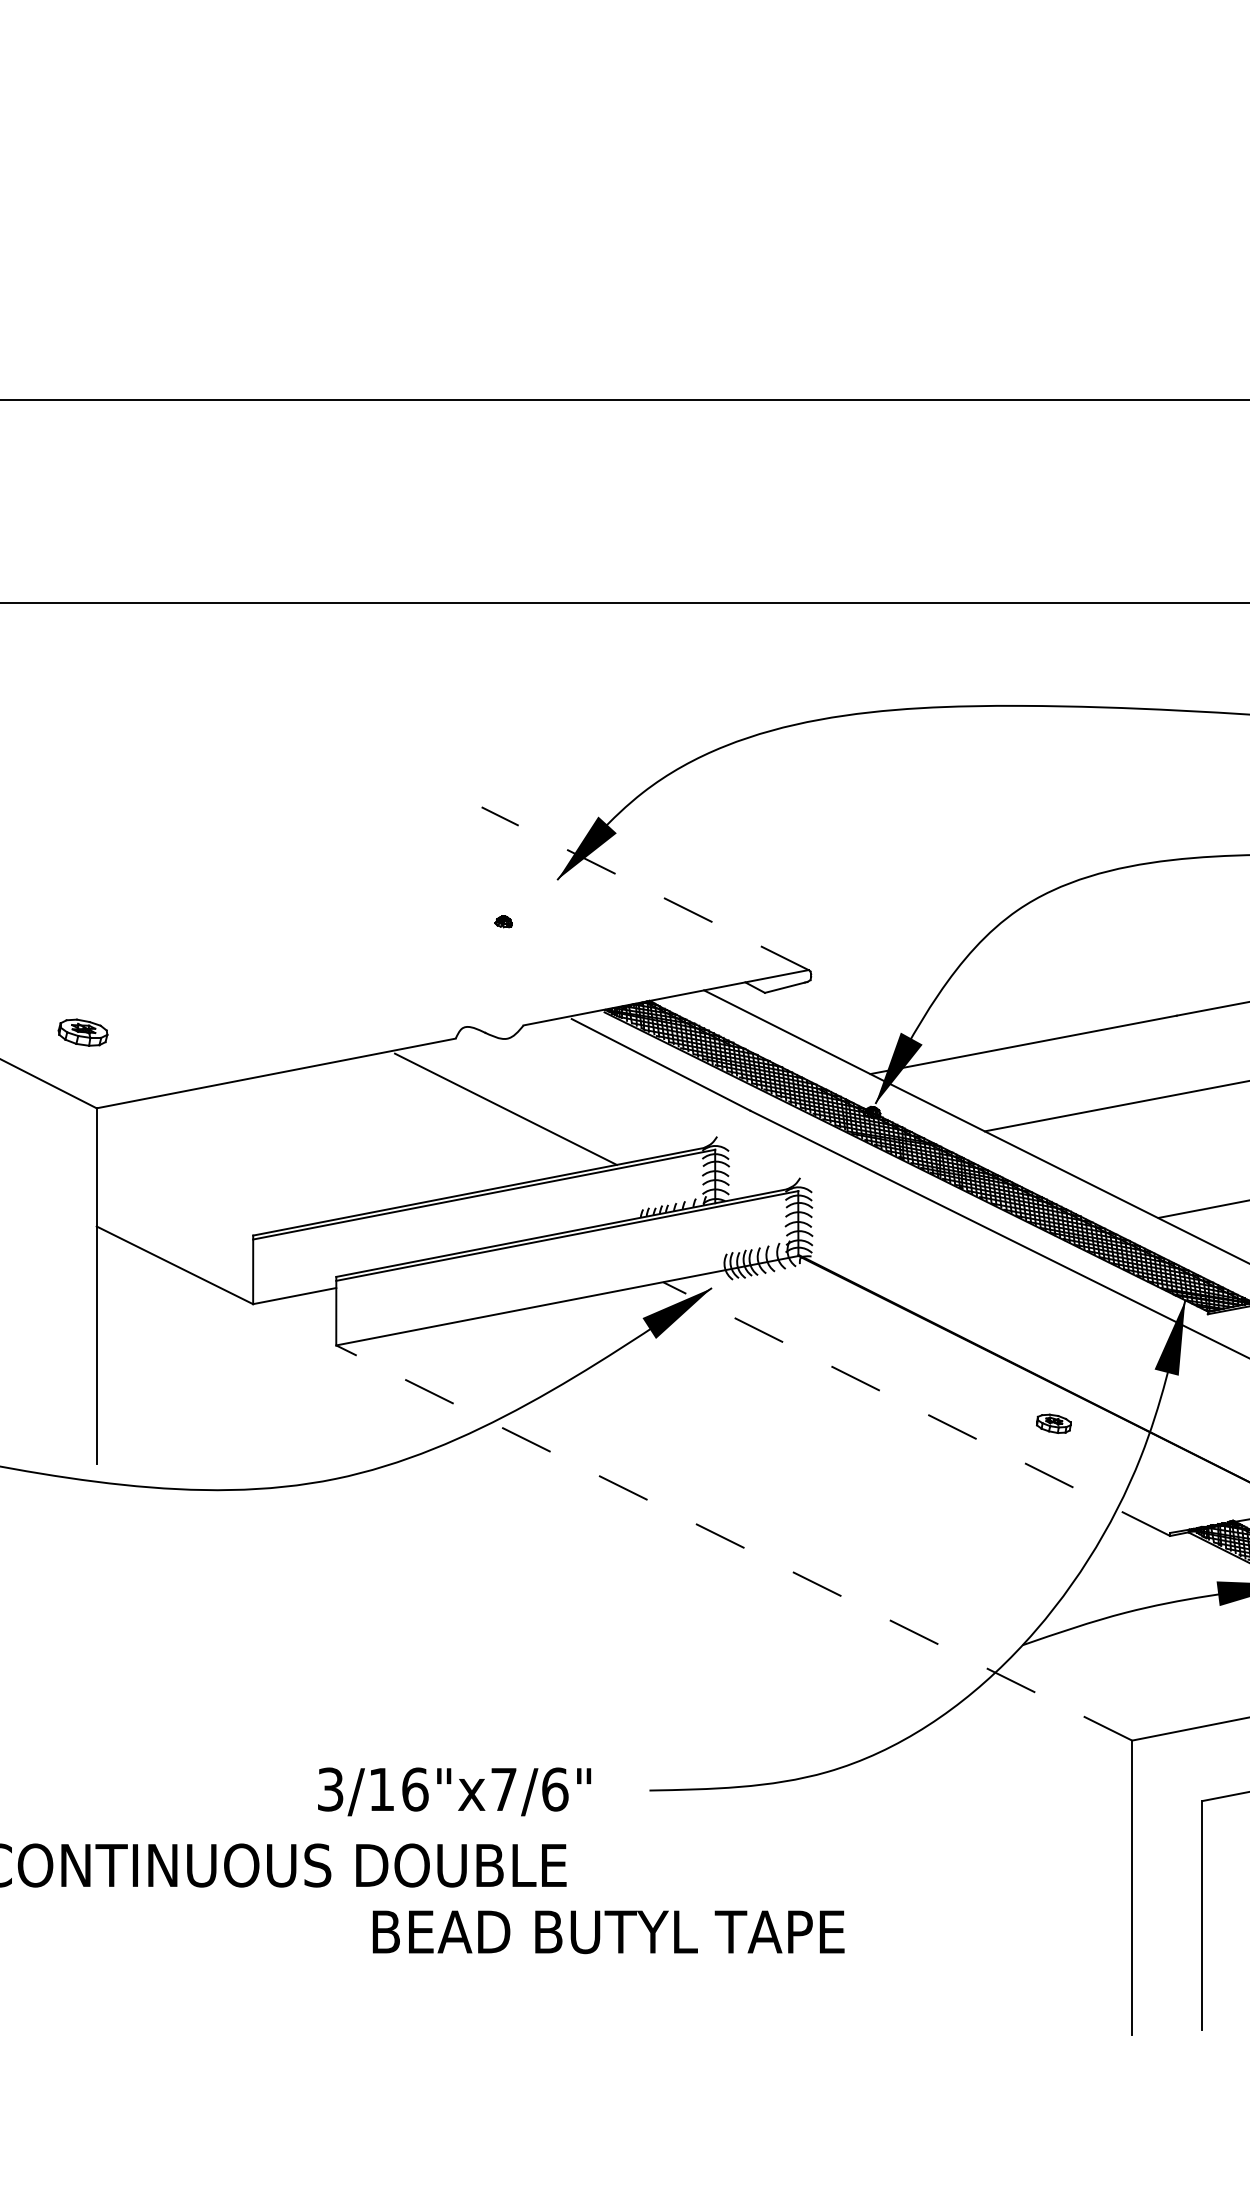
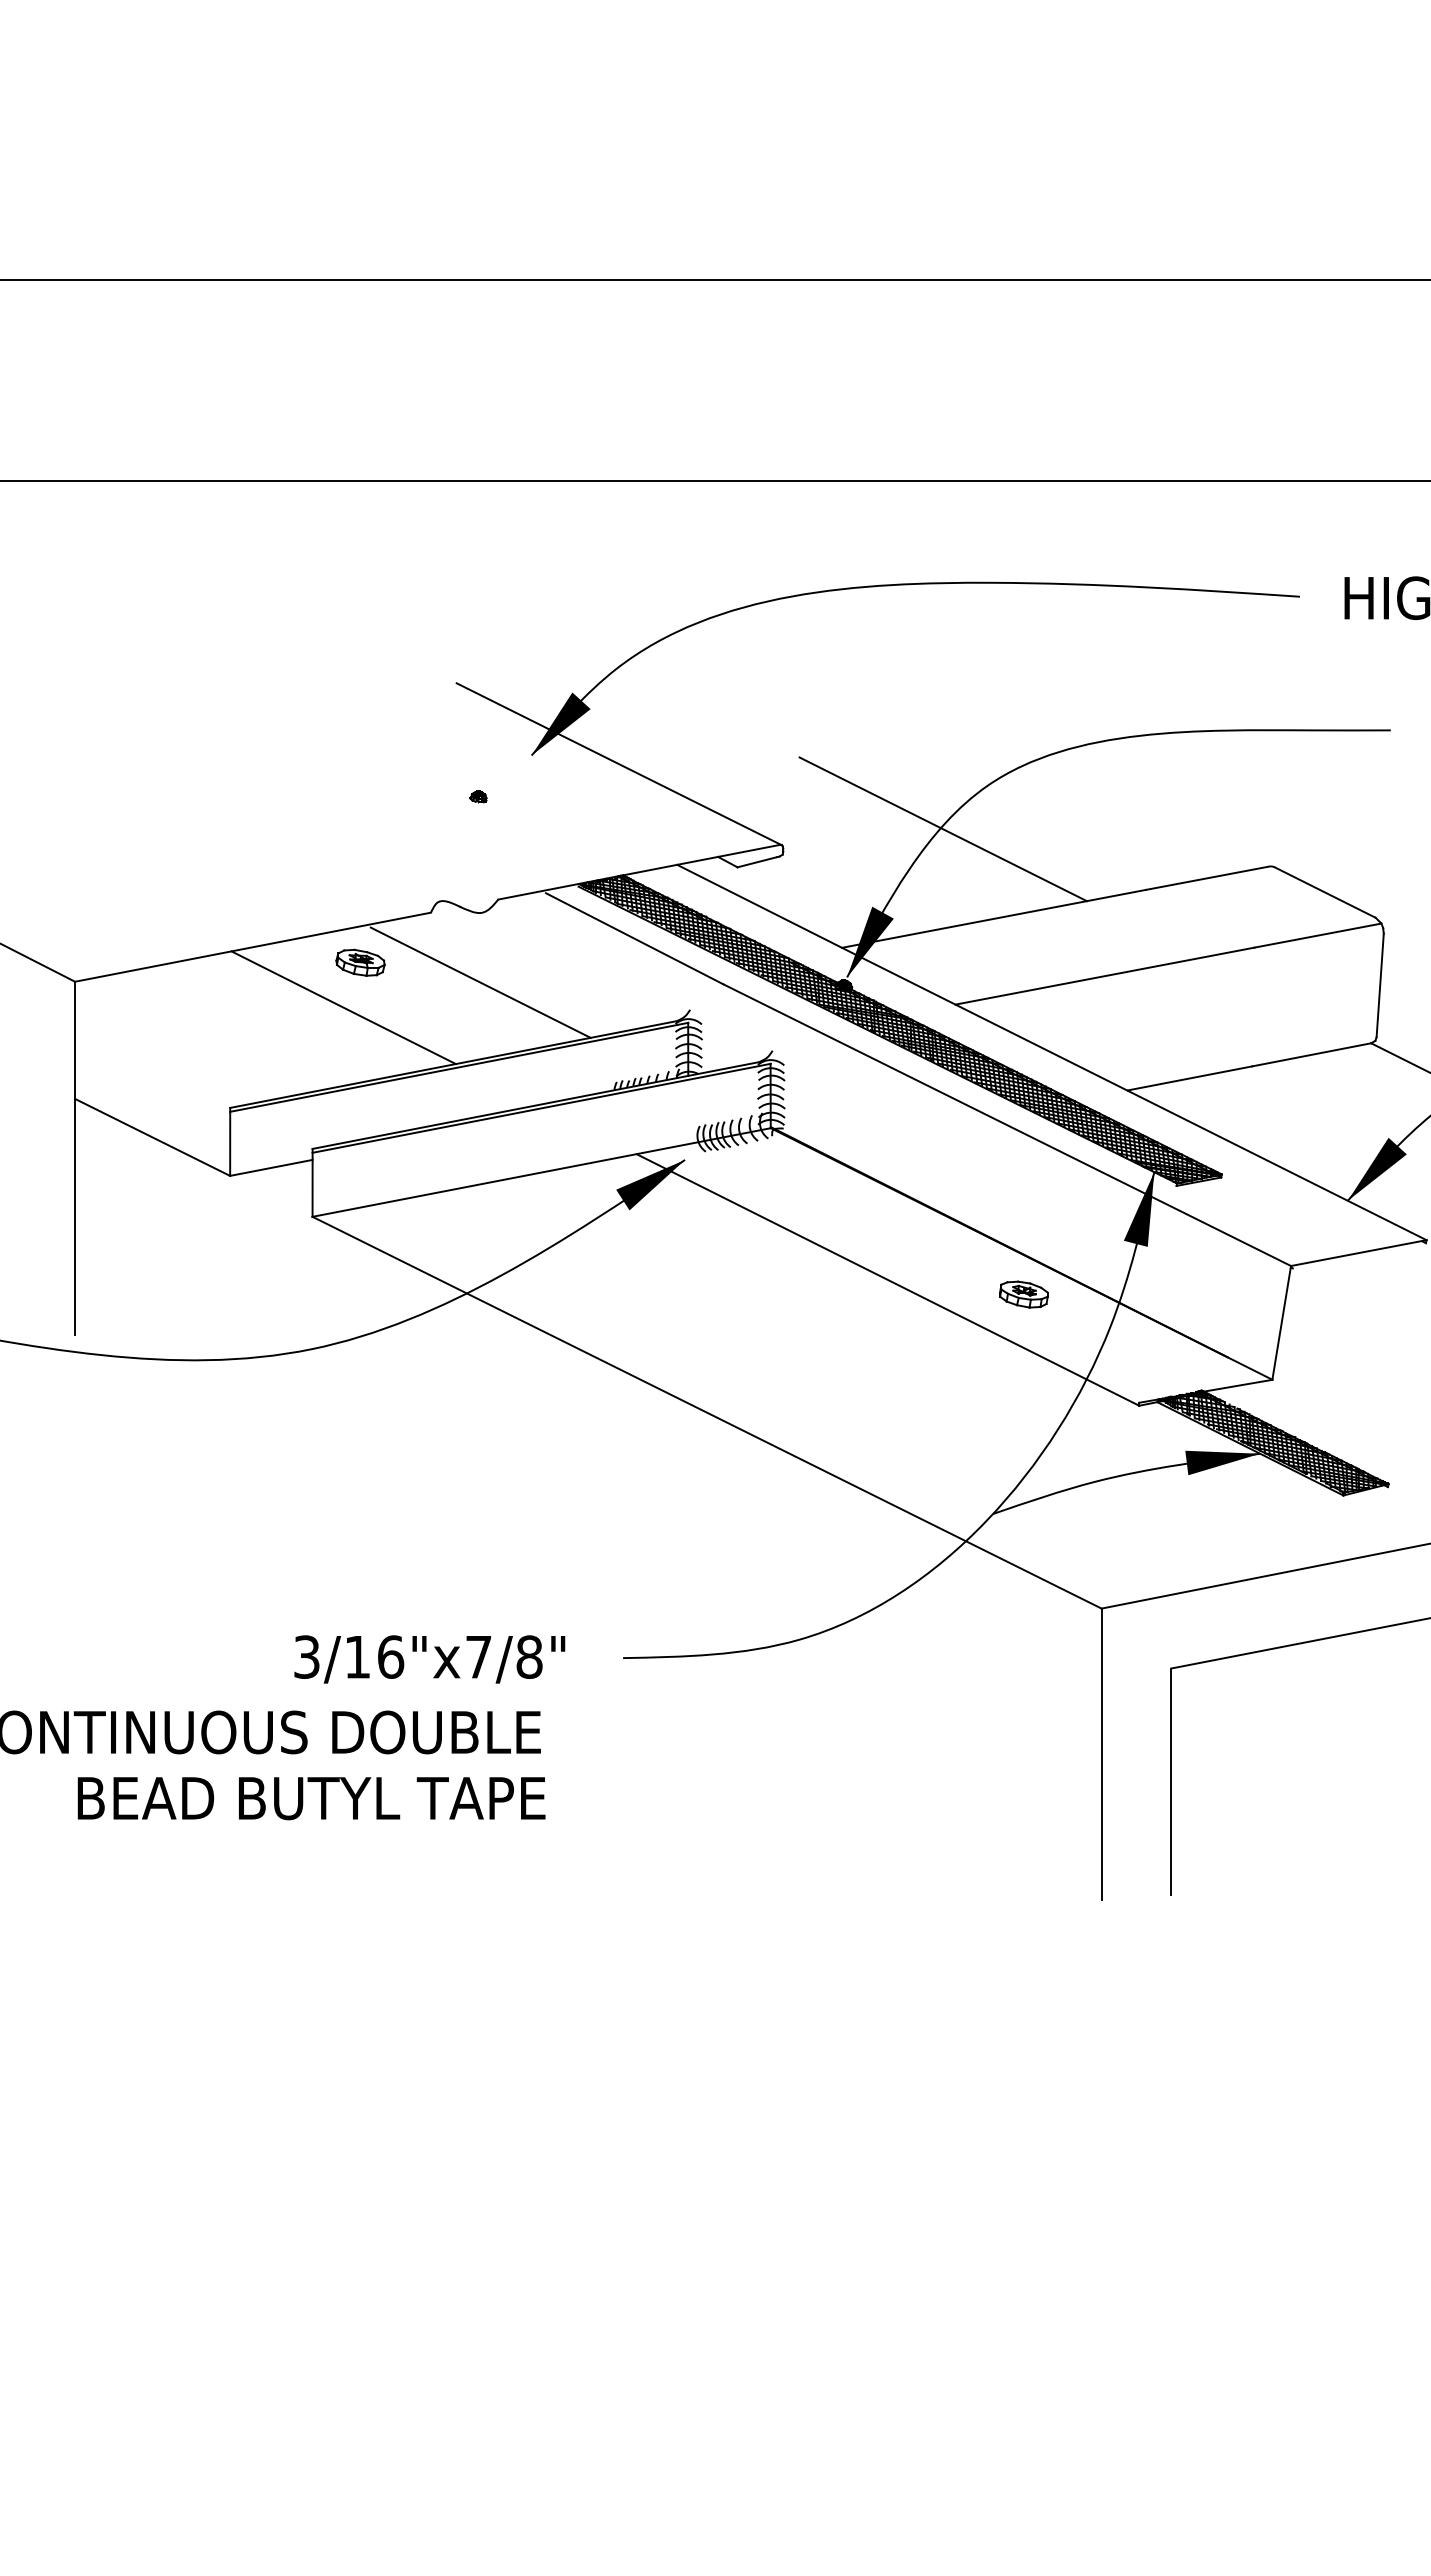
line: (644, 888) -> (618, 763), dashed -> solid
line: (971, 954) -> (942, 829), added
part: (83, 1032) -> (360, 962), moved
line: (367, 1134) -> (343, 1007), added
line: (916, 1408) -> (887, 1279), dashed -> solid
part: (1053, 1423) -> (1023, 1294), size x1.43
line: (734, 1542) -> (707, 1412), dashed -> solid
text: (555, 1788) -> (529, 1656), 3/16"x7/6" -> 3/16"x7/8"
text: (608, 1932) -> (311, 1798), moved

